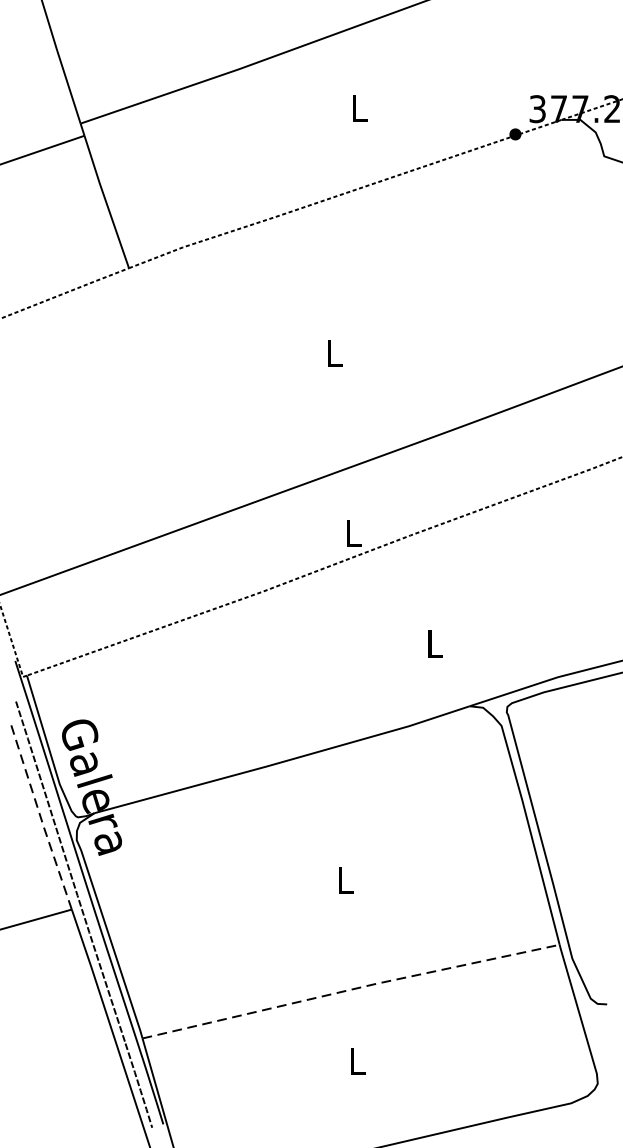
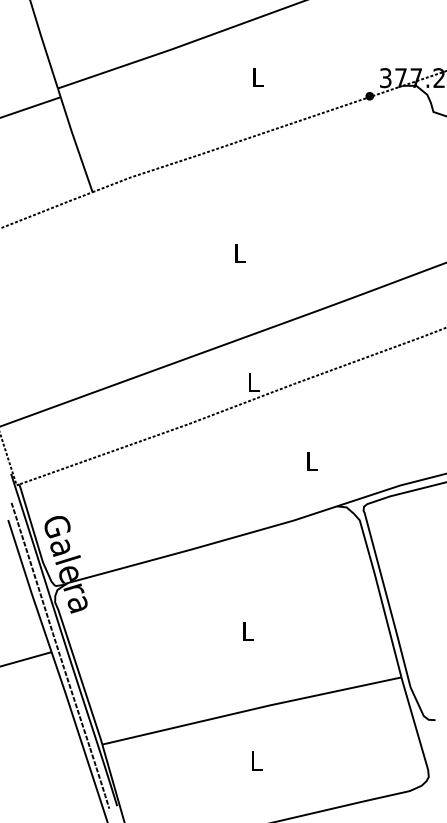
line: (40, 818) -> (29, 586), dashed -> solid
line: (351, 989) -> (252, 709), dashed -> solid

